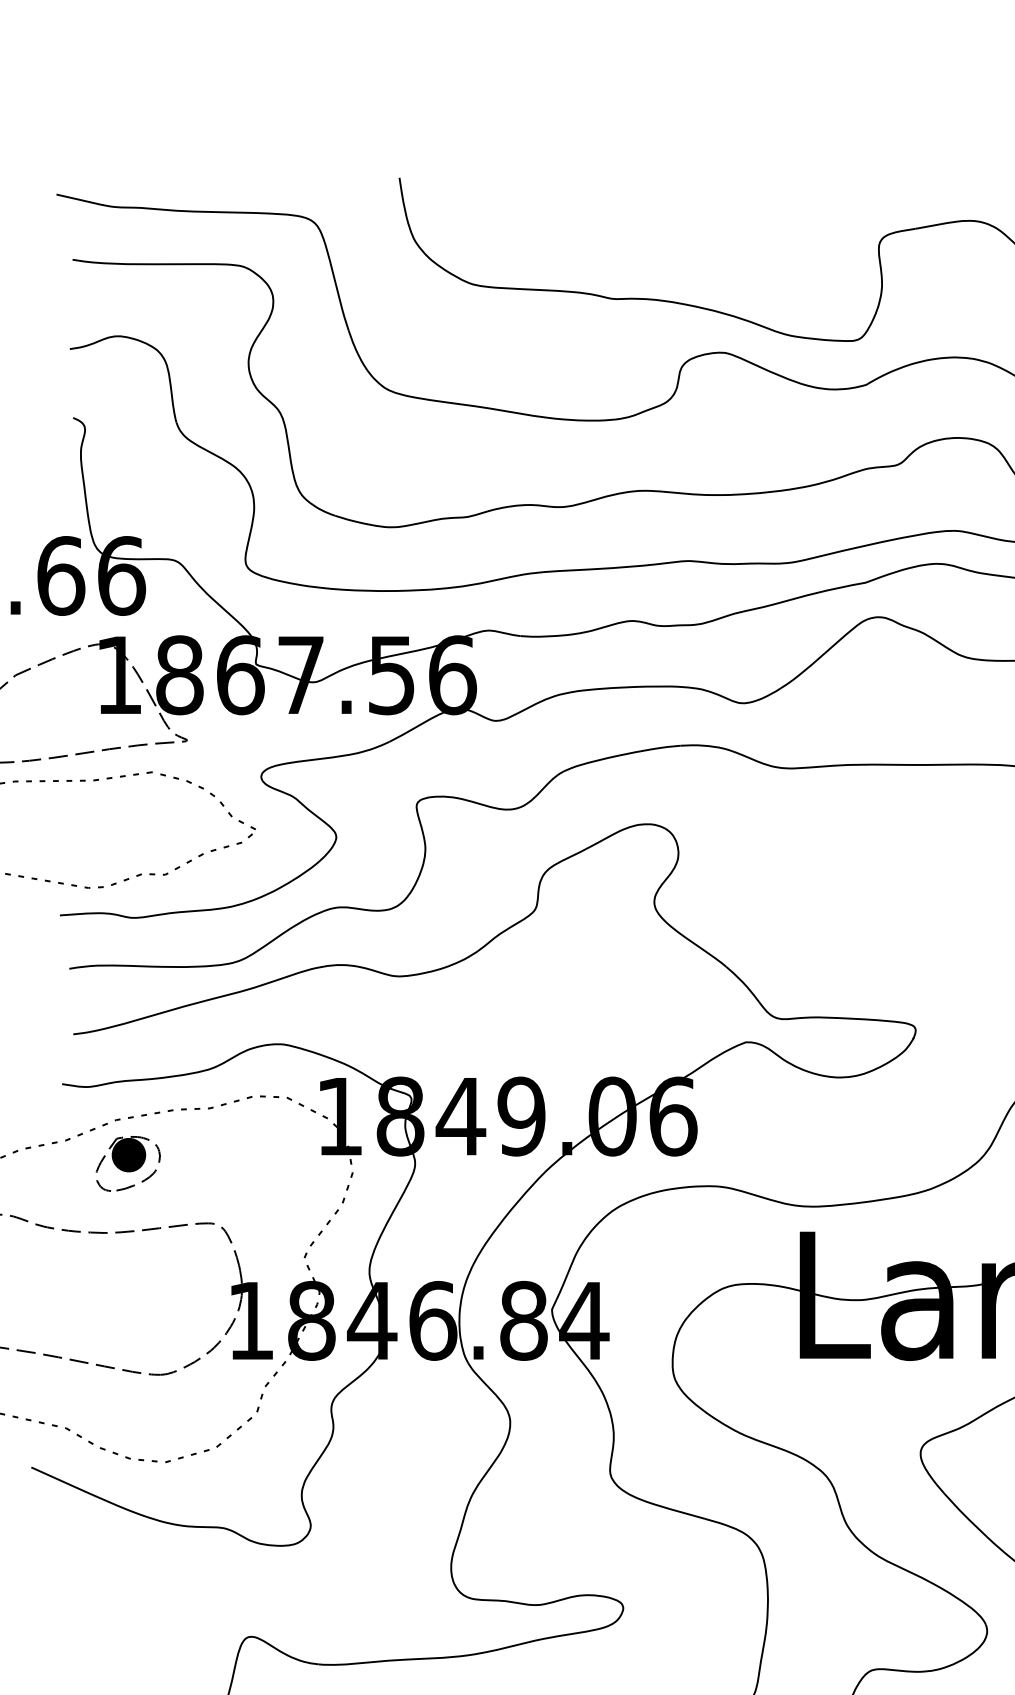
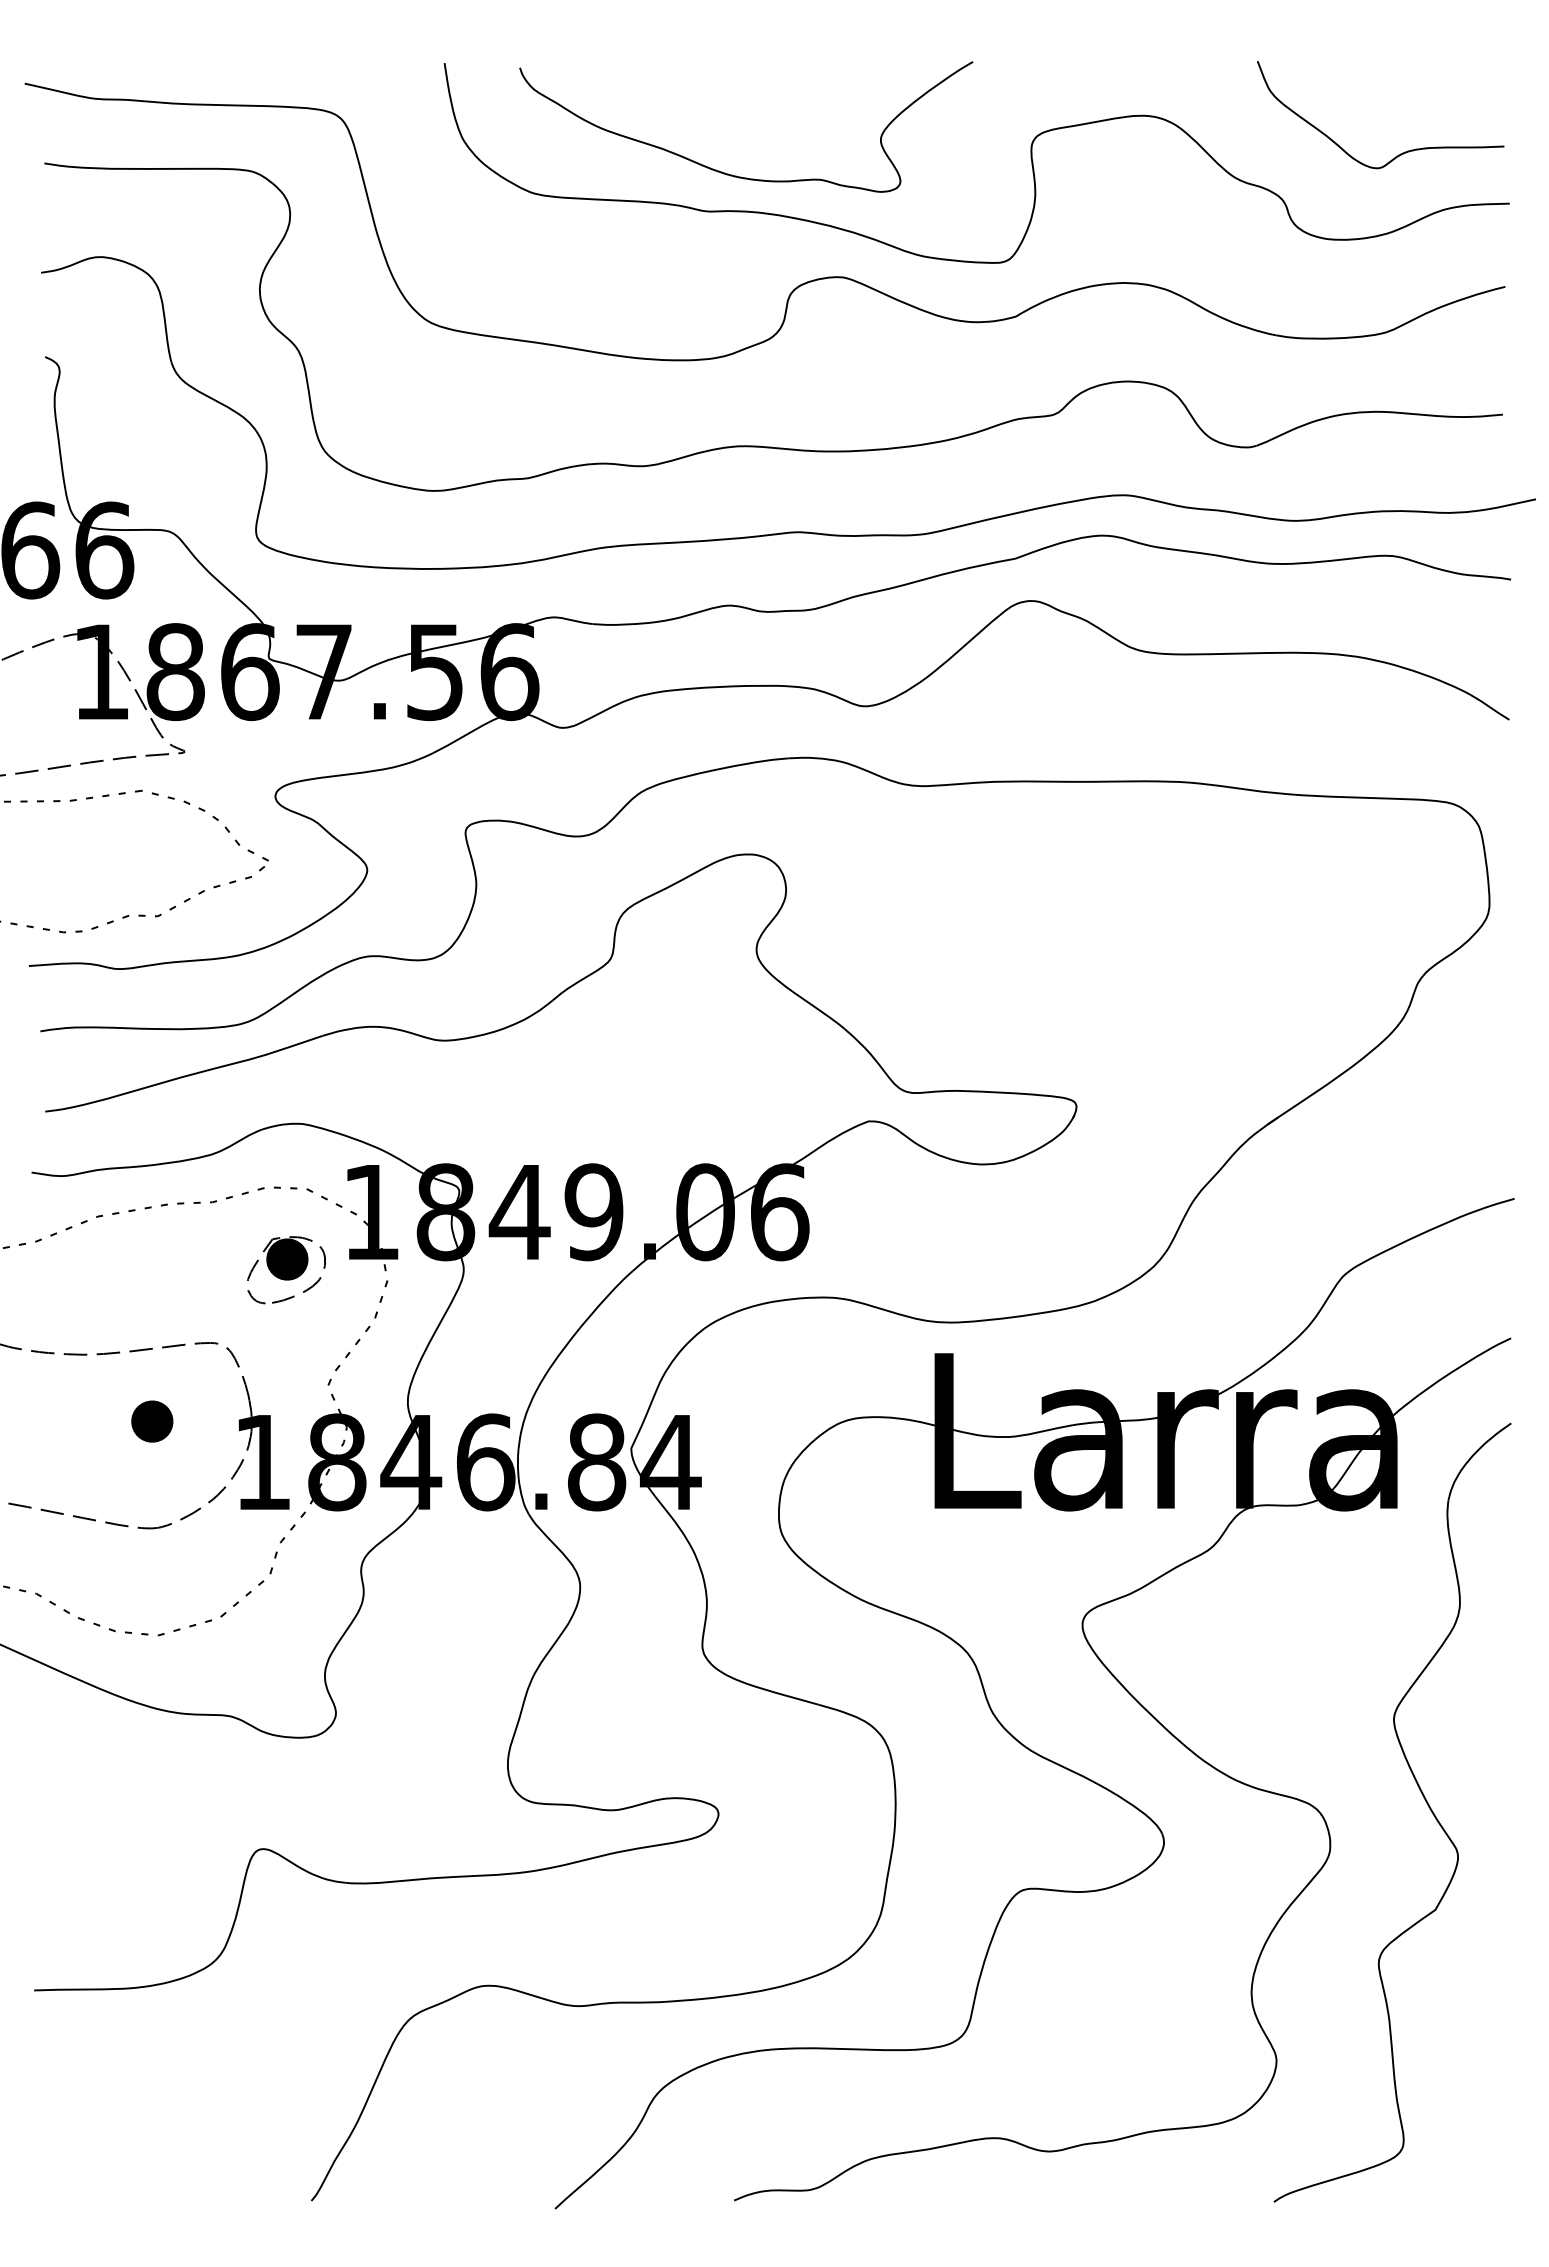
curve: (634, 268) -> (732, 174), added
part: (128, 1164) -> (286, 1270), moved
part: (160, 1287) -> (152, 1421), added

